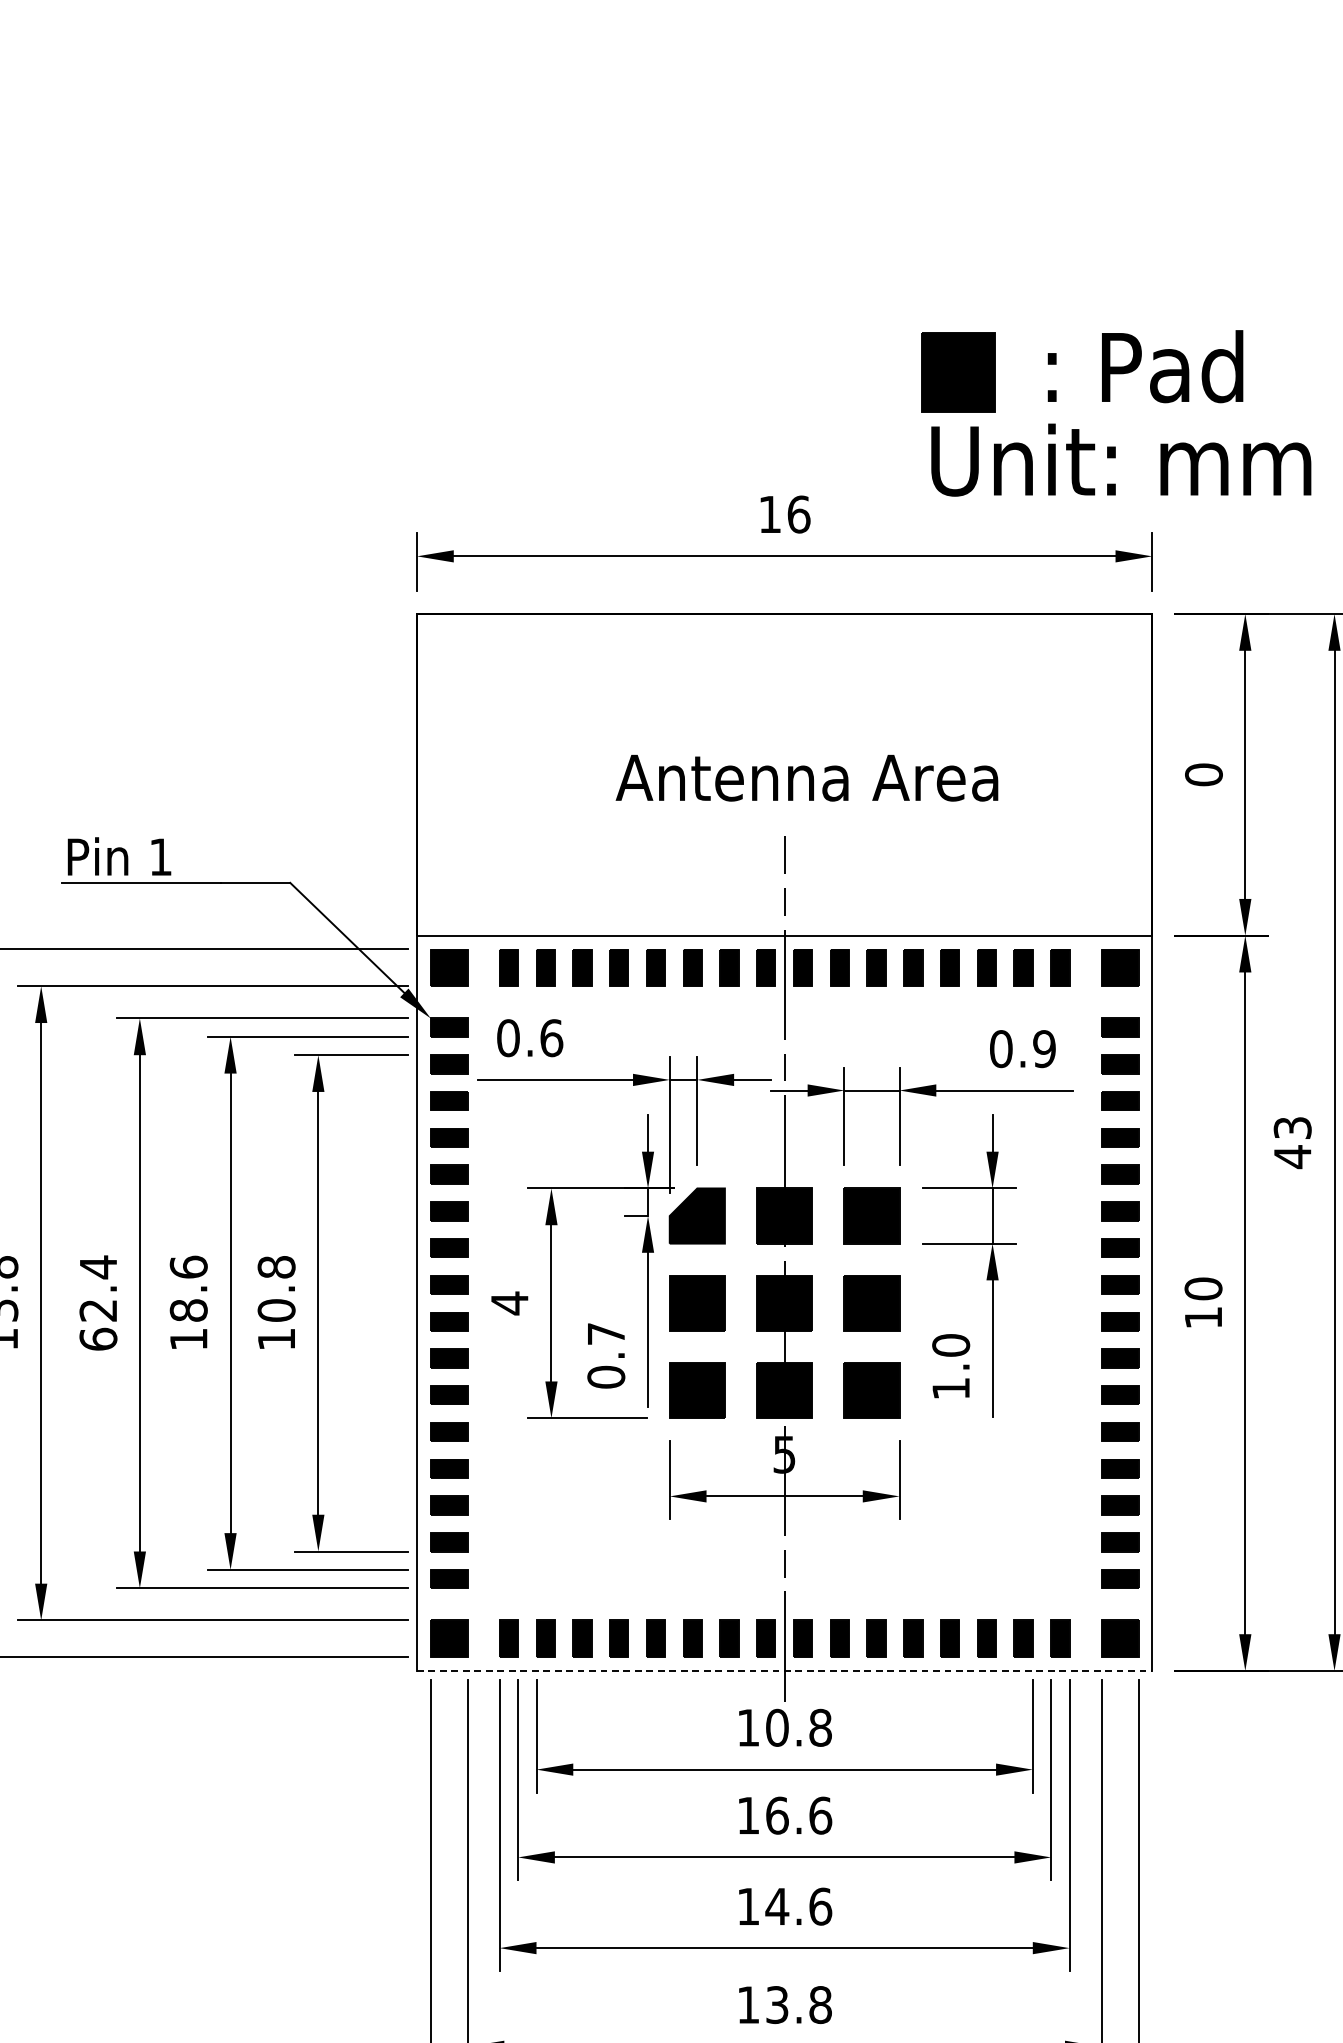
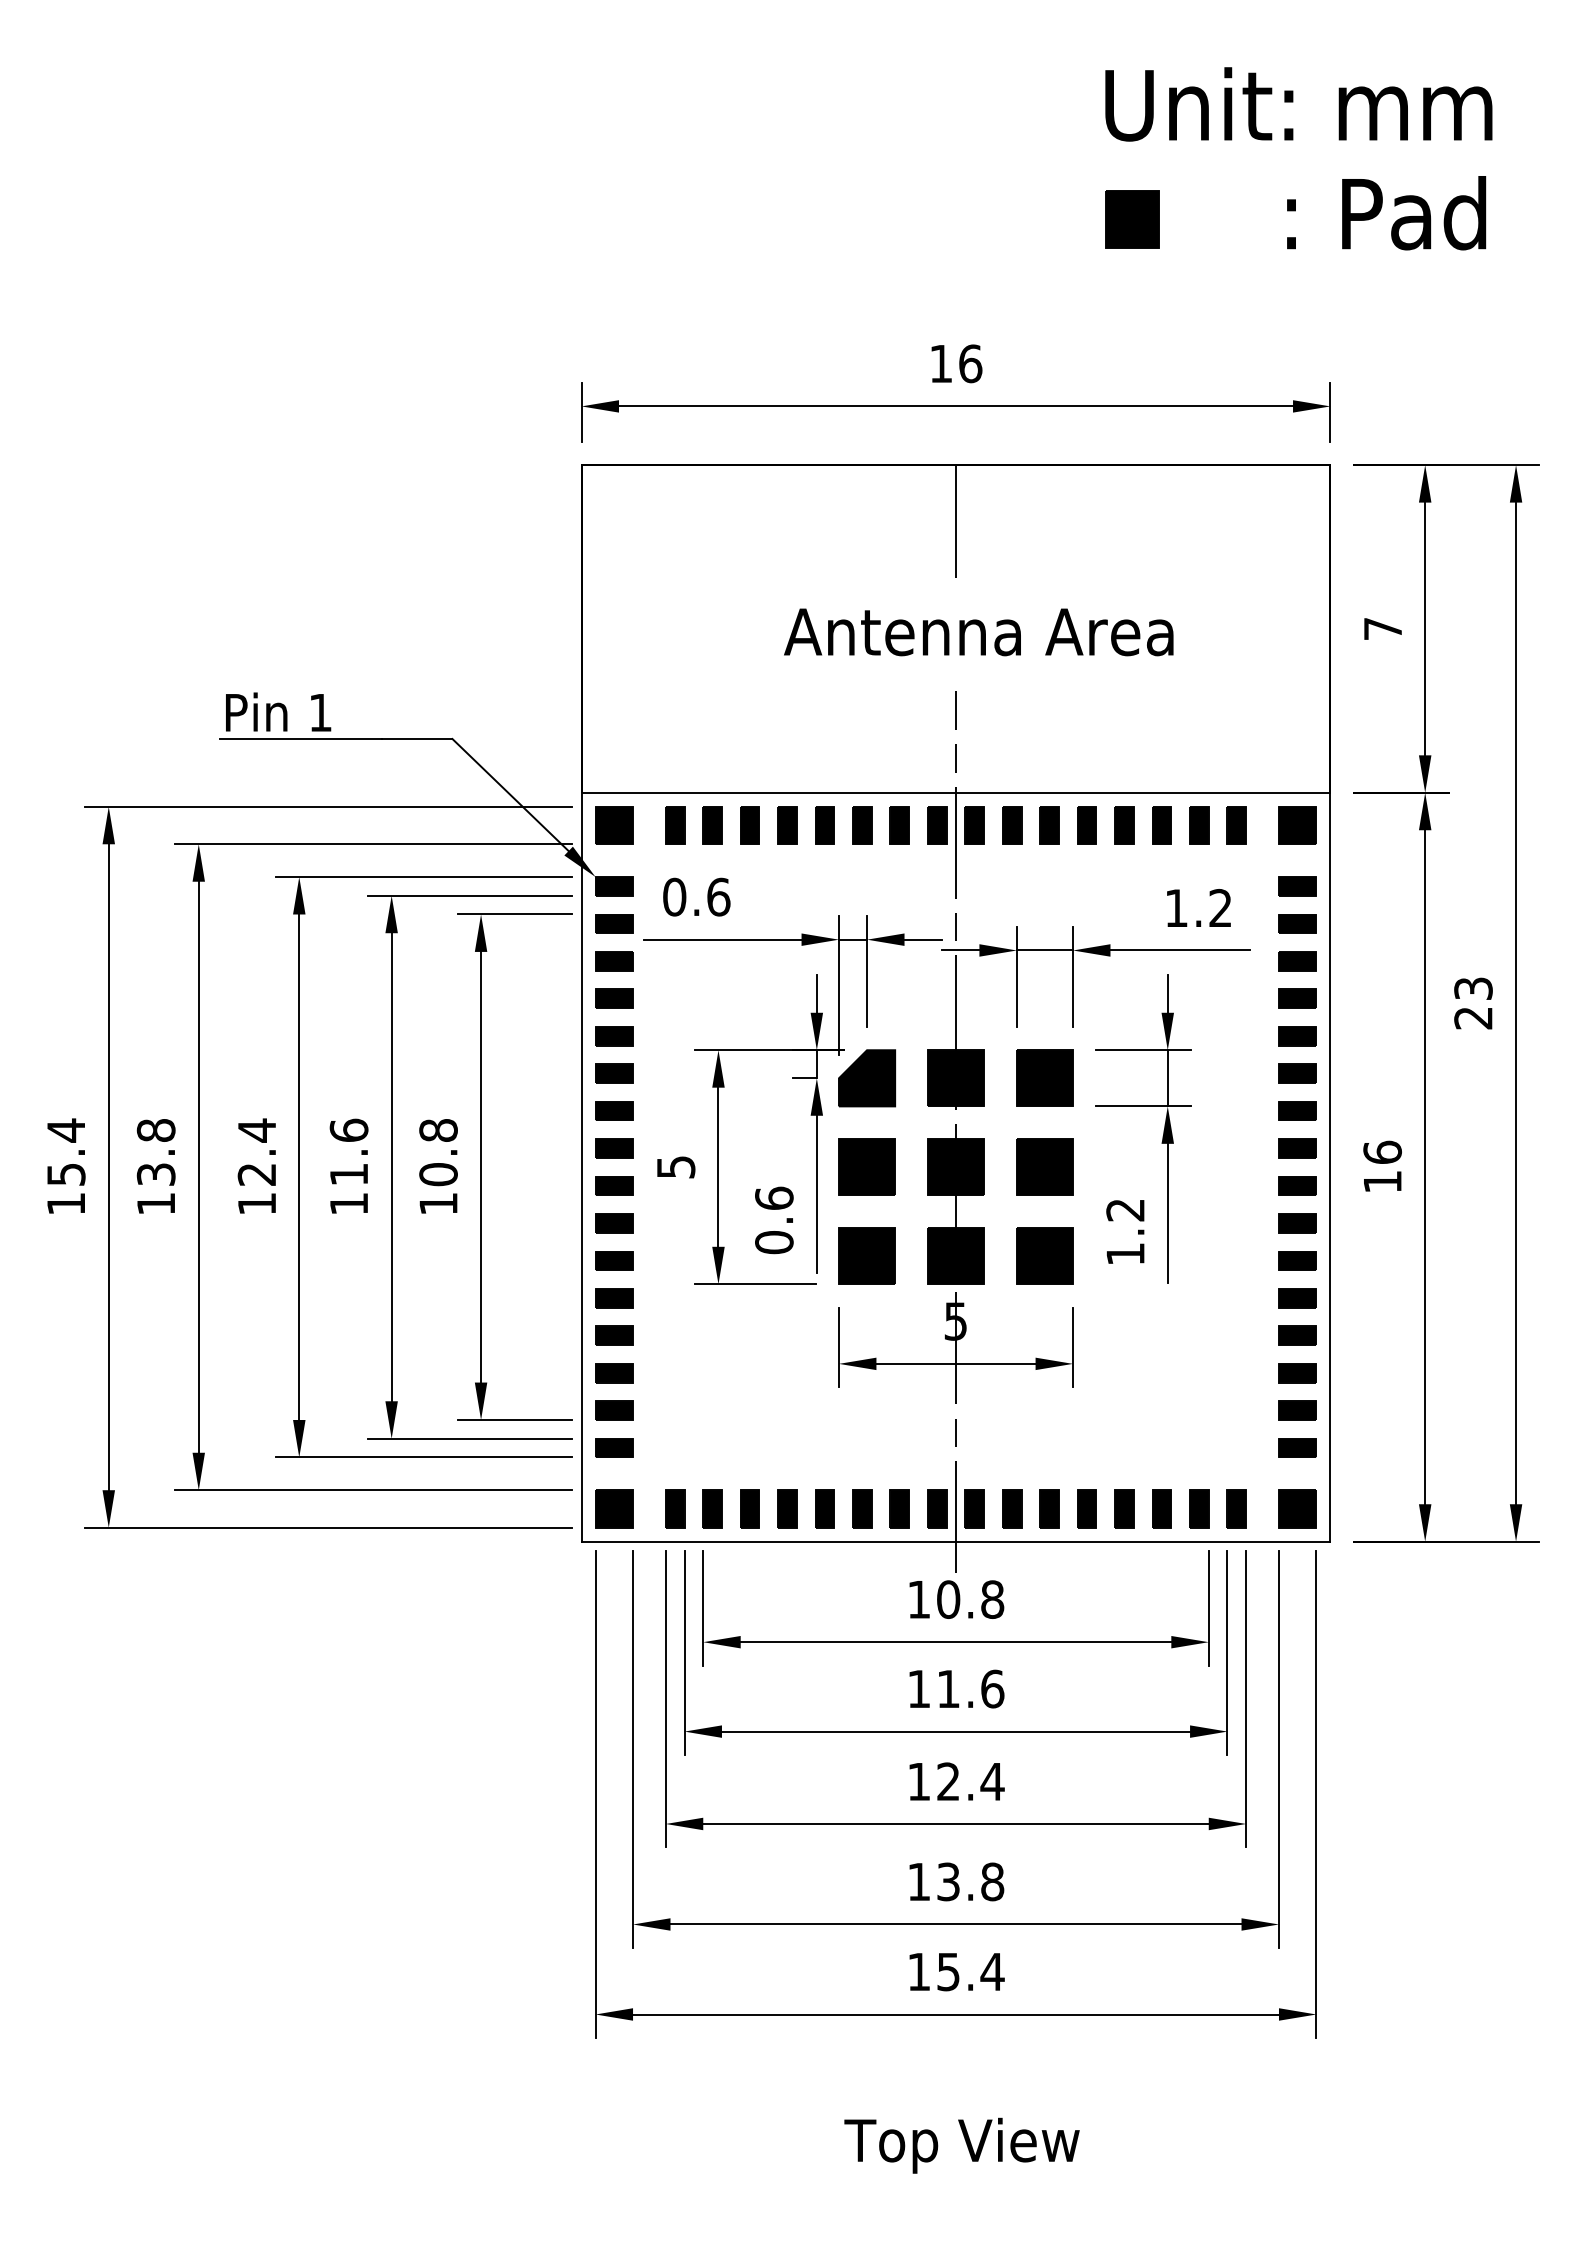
text: (1145, 366) -> (1386, 213), moved
part: (957, 372) -> (1132, 219), size x0.71
text: (1120, 460) -> (1298, 104), moved
line: (785, 661) -> (956, 513), added
text: (1203, 774) -> (1382, 628), 0 -> 7
text: (1022, 1048) -> (1198, 907), 0.9 -> 1.2
text: (1292, 1157) -> (1473, 1018), 43 -> 23
text: (1203, 1288) -> (1382, 1152), 10 -> 16
text: (510, 1303) -> (676, 1167), 4 -> 5
text: (188, 1310) -> (348, 1174), 18.6 -> 11.6
text: (606, 1333) -> (774, 1197), 0.7 -> 0.6
text: (97, 1338) -> (256, 1203), 62.4 -> 12.4
text: (951, 1344) -> (1125, 1209), 1.0 -> 1.2
line: (785, 1670) -> (956, 1541), dashed -> solid
text: (777, 1815) -> (948, 1688), 16.6 -> 11.6
text: (798, 1906) -> (970, 1781), 14.6 -> 12.4

